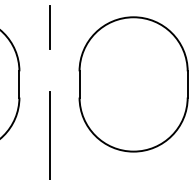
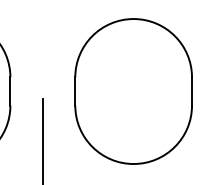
line: (49, 27) -> (42, 30), removed

